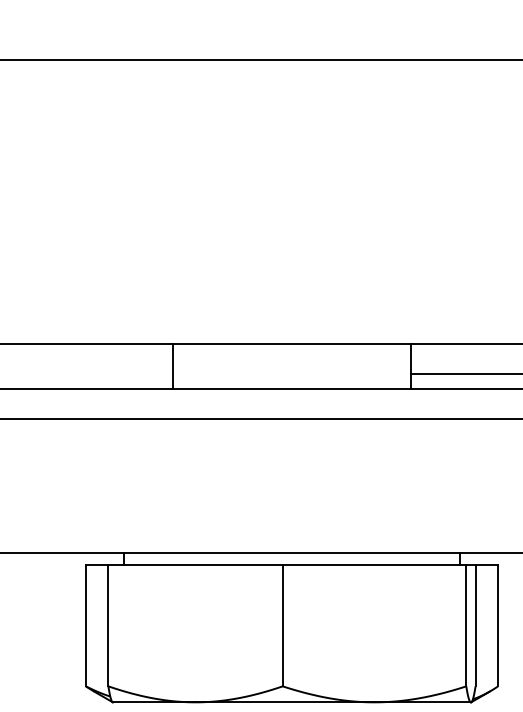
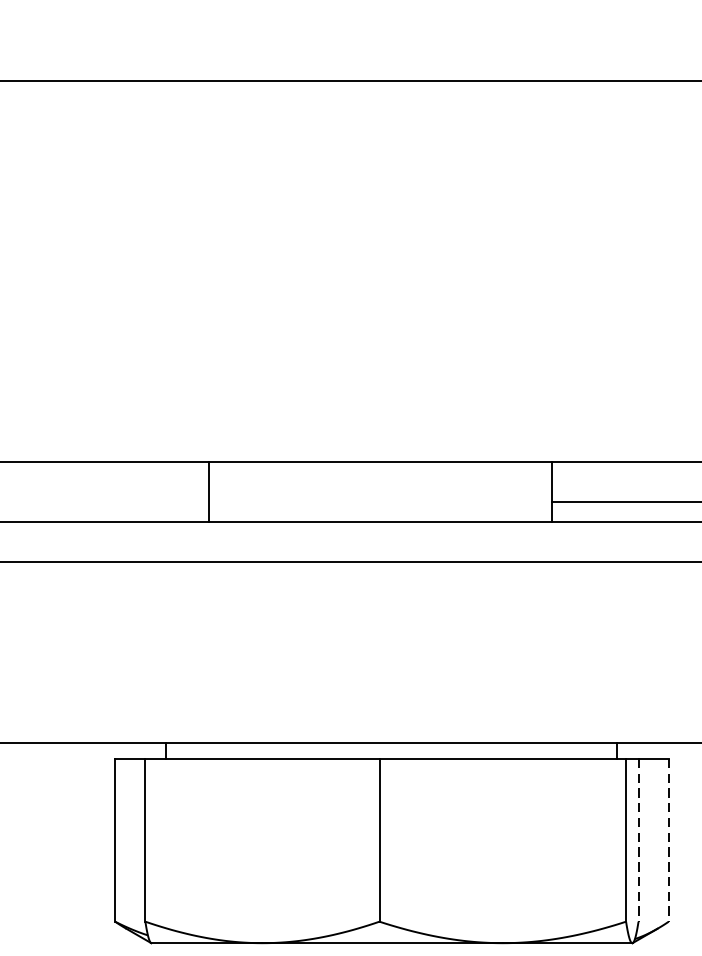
line: (172, 366) -> (208, 492), moved
line: (475, 625) -> (638, 839), solid -> dashed
line: (498, 625) -> (669, 839), solid -> dashed

